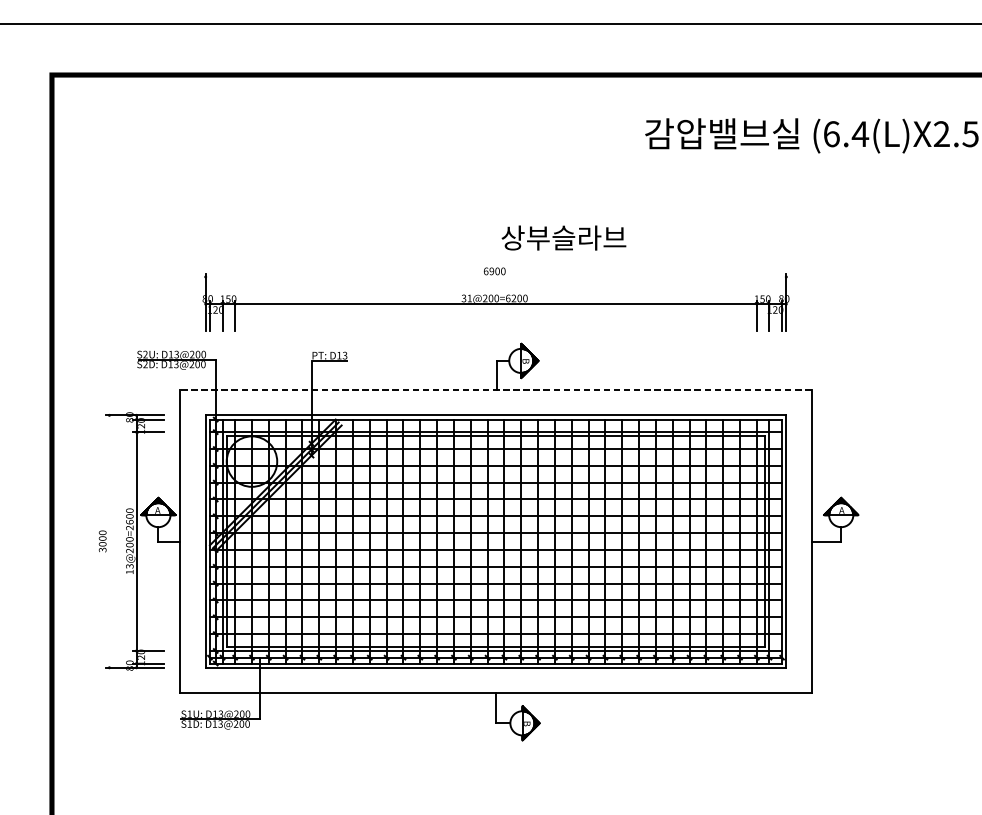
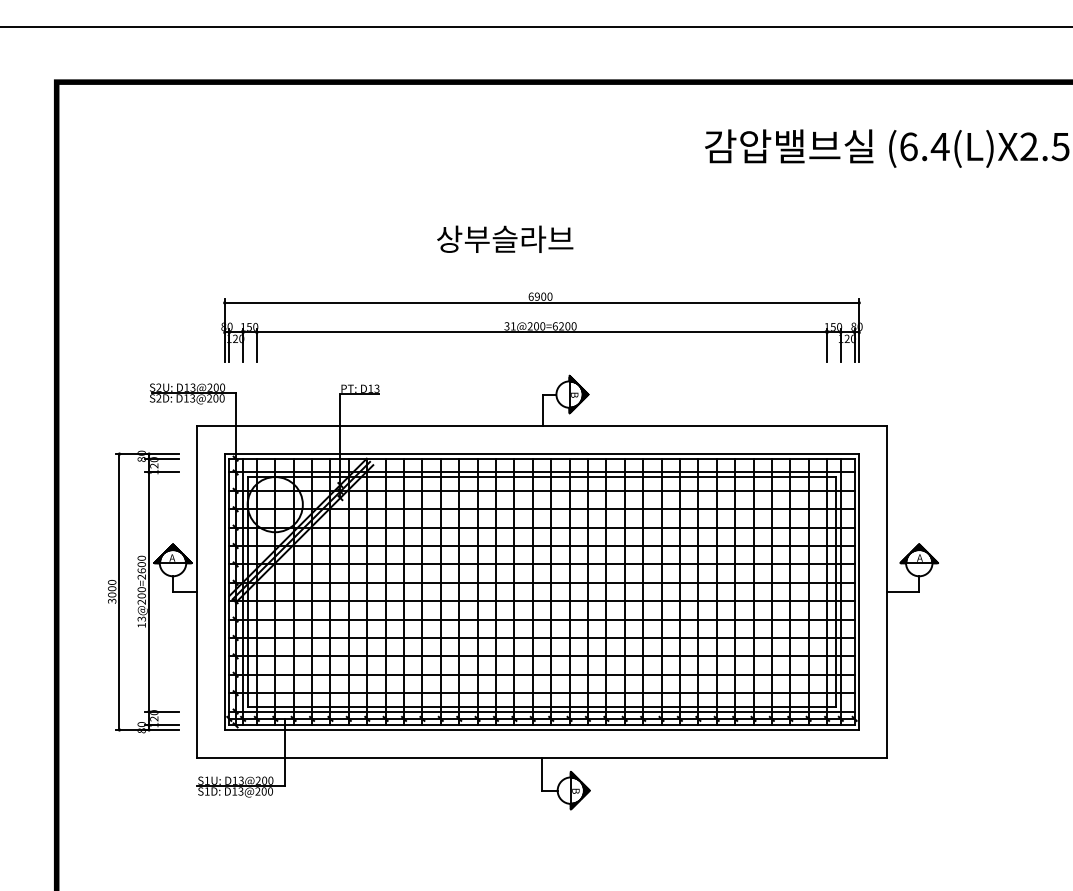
text: (564, 237) -> (505, 238), moved
line: (495, 276) -> (541, 302), added
line: (495, 390) -> (541, 426), dashed -> solid
line: (109, 541) -> (119, 591), added

